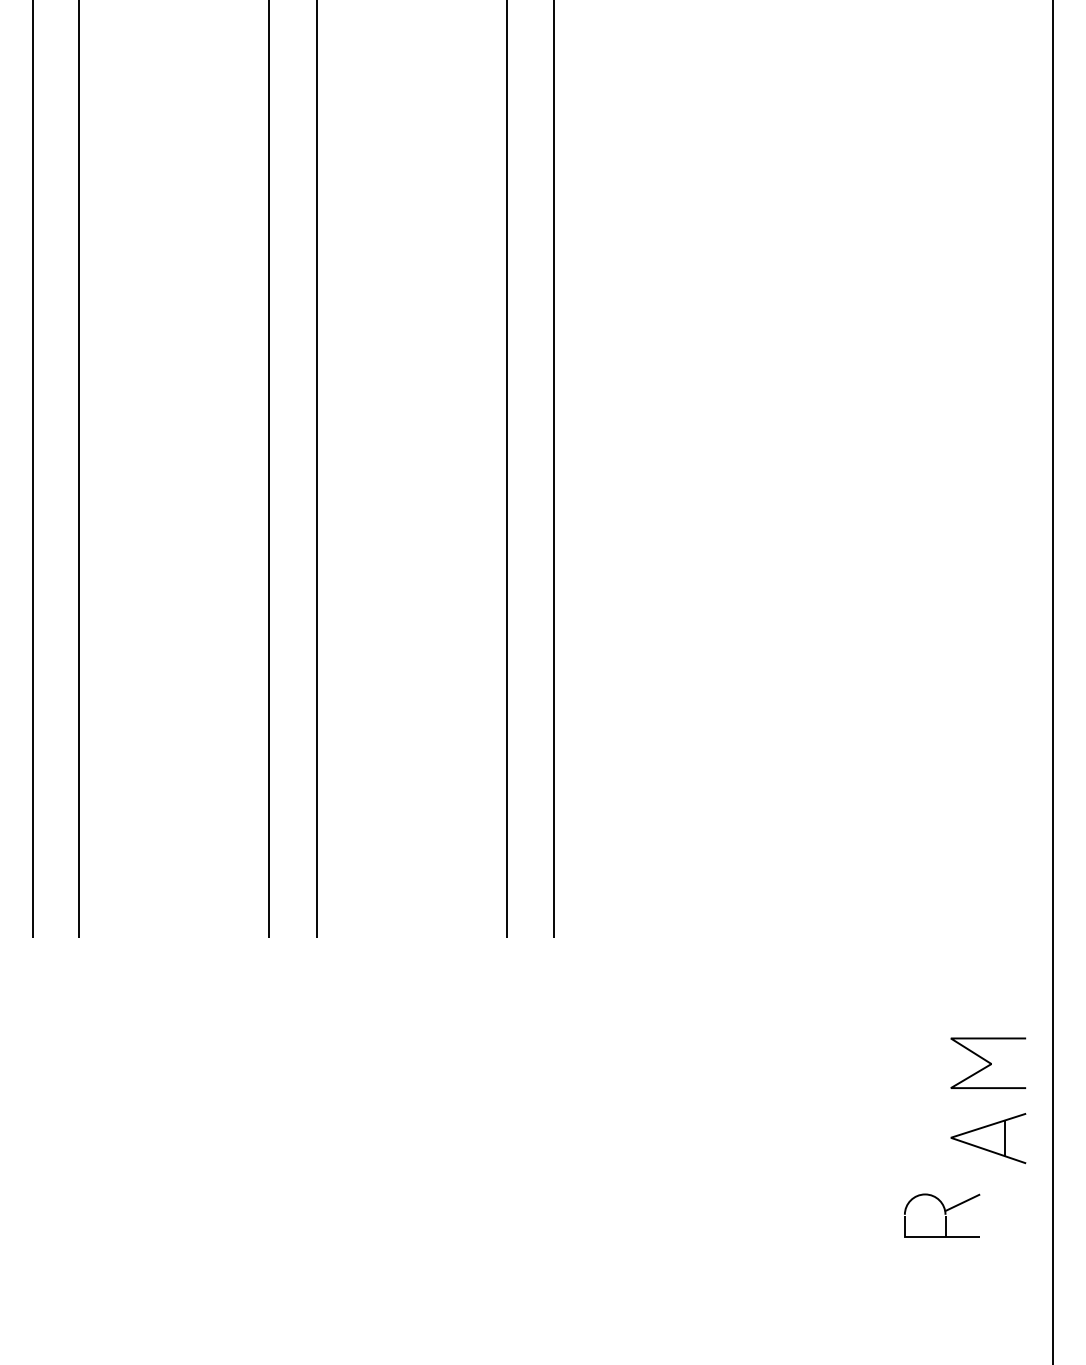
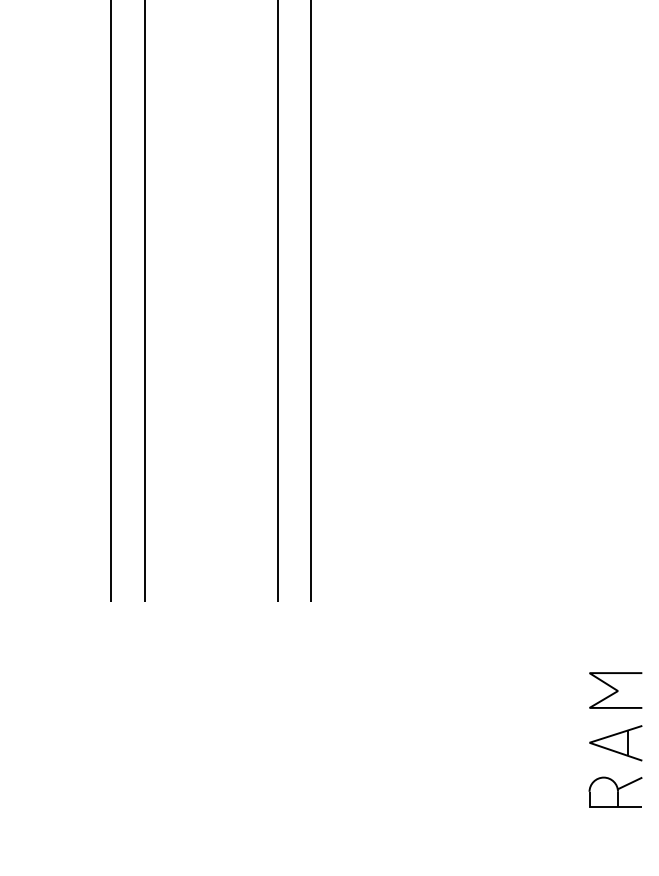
part: (942, 1215) -> (615, 792), moved

